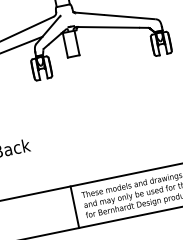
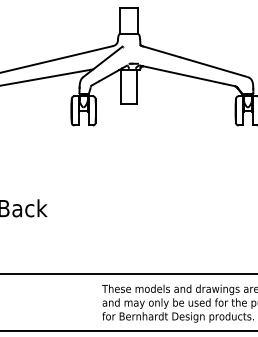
line: (74, 207) -> (89, 302), removed

